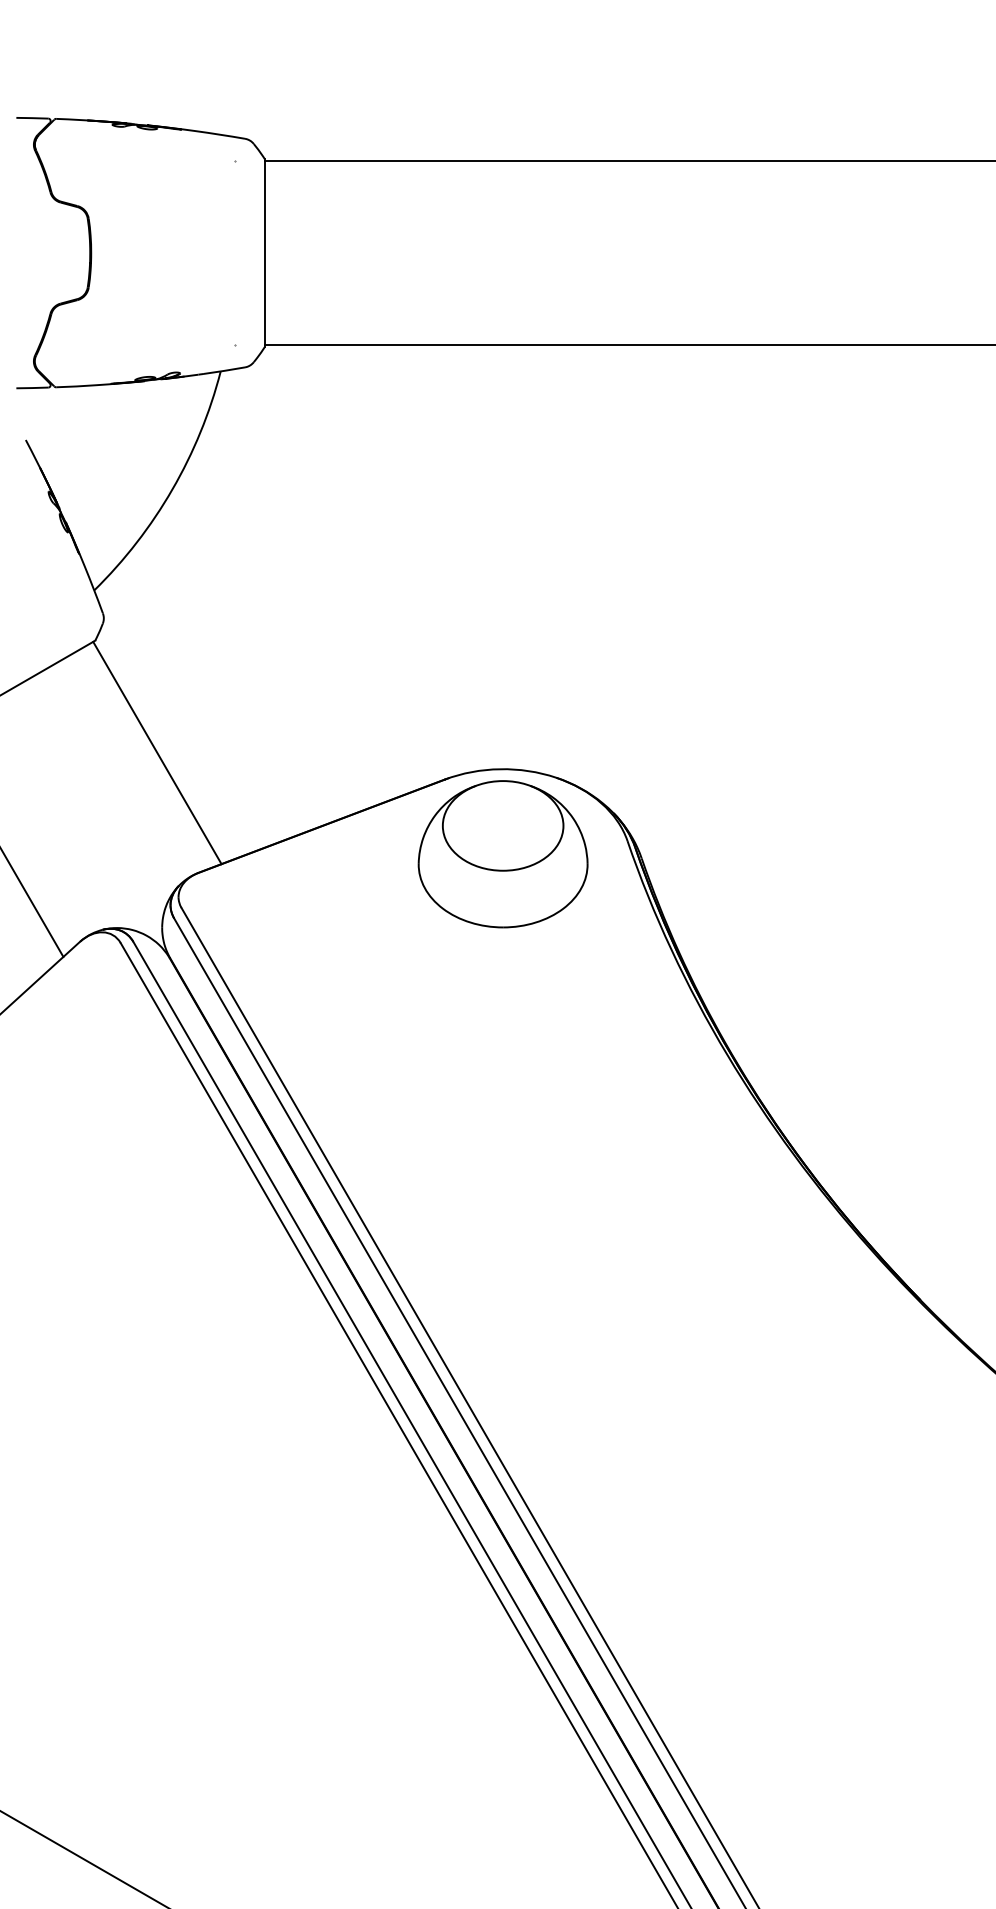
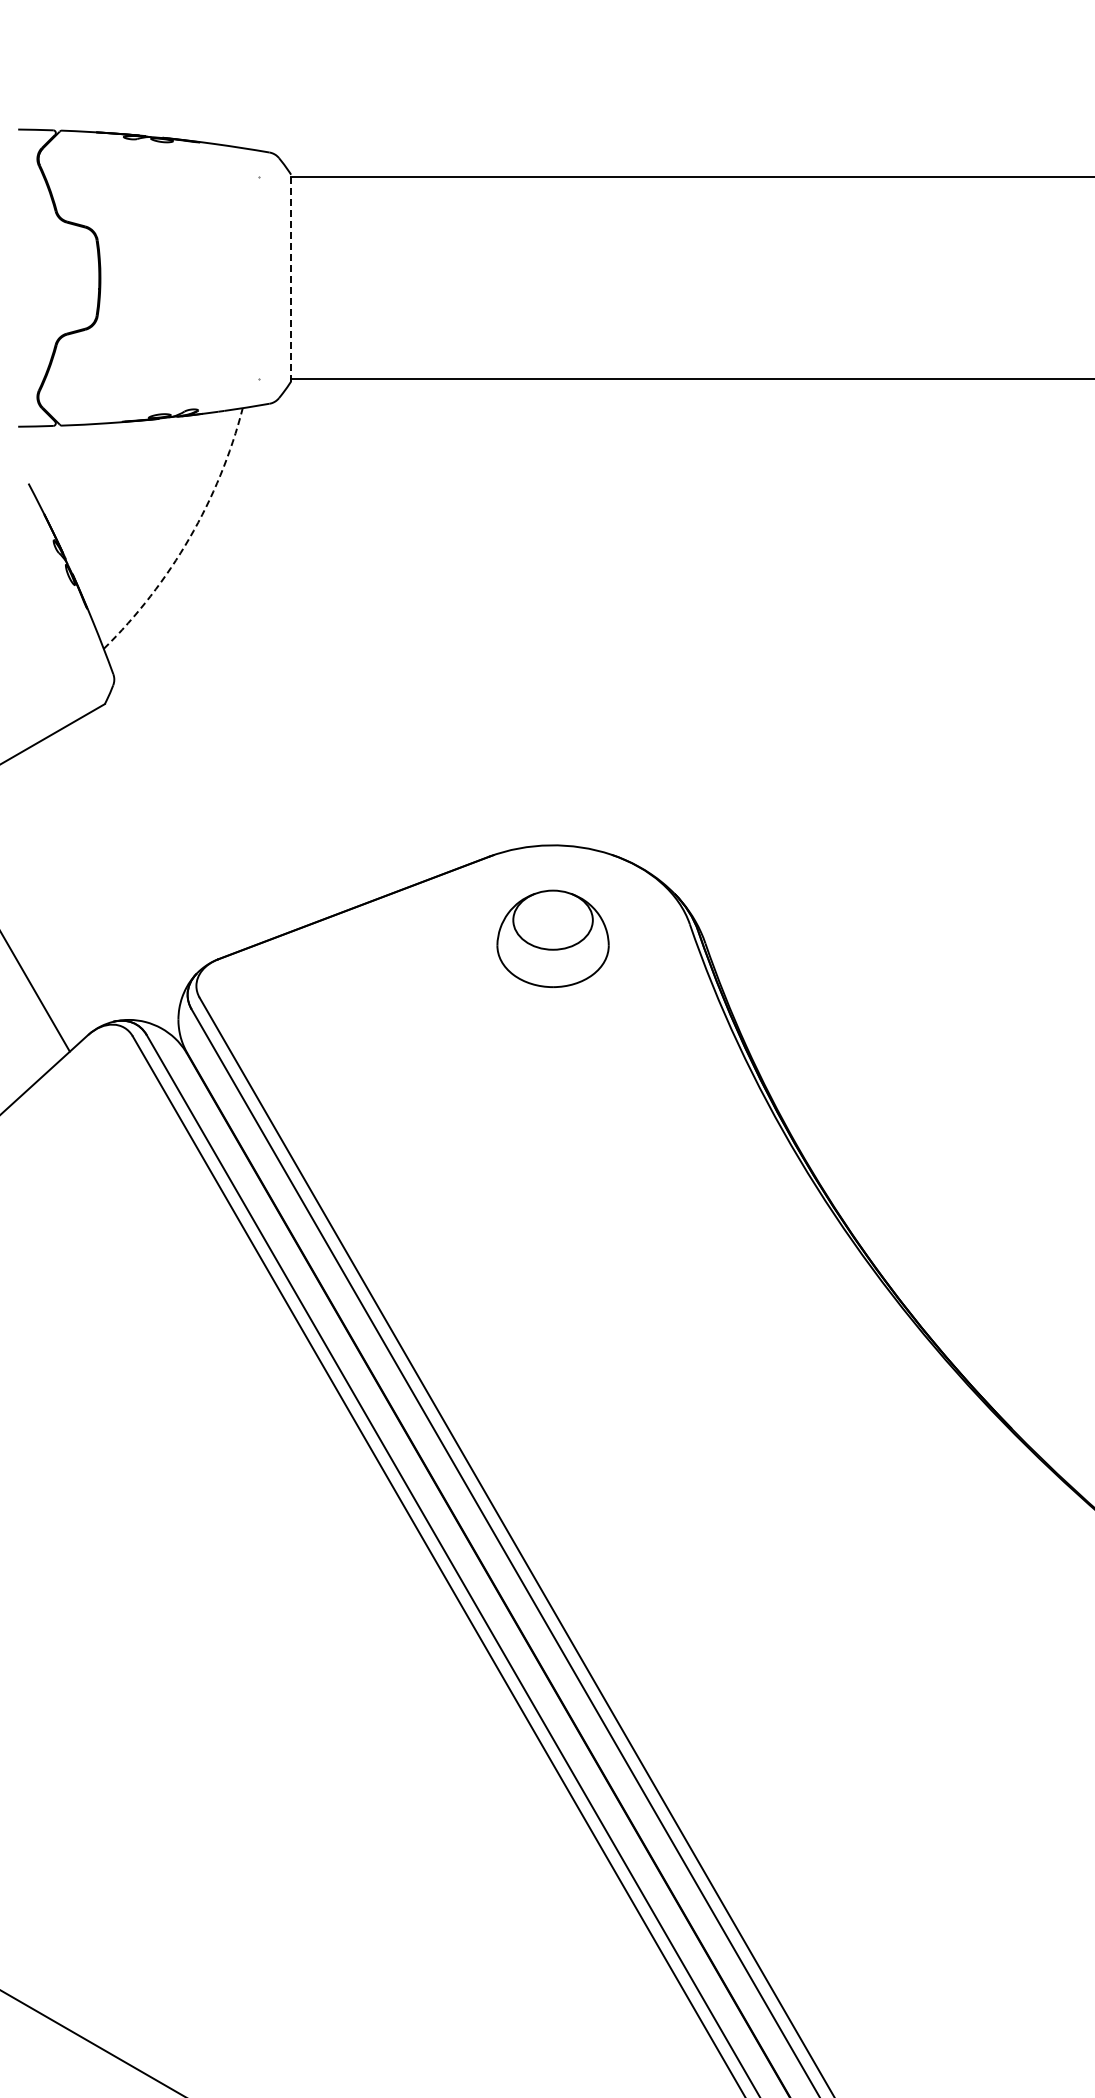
line: (265, 252) -> (291, 277), solid -> dashed
arc: (172, 489) -> (189, 538), solid -> dashed
line: (156, 752) -> (172, 827), removed
part: (502, 853) -> (552, 938), size x0.6

